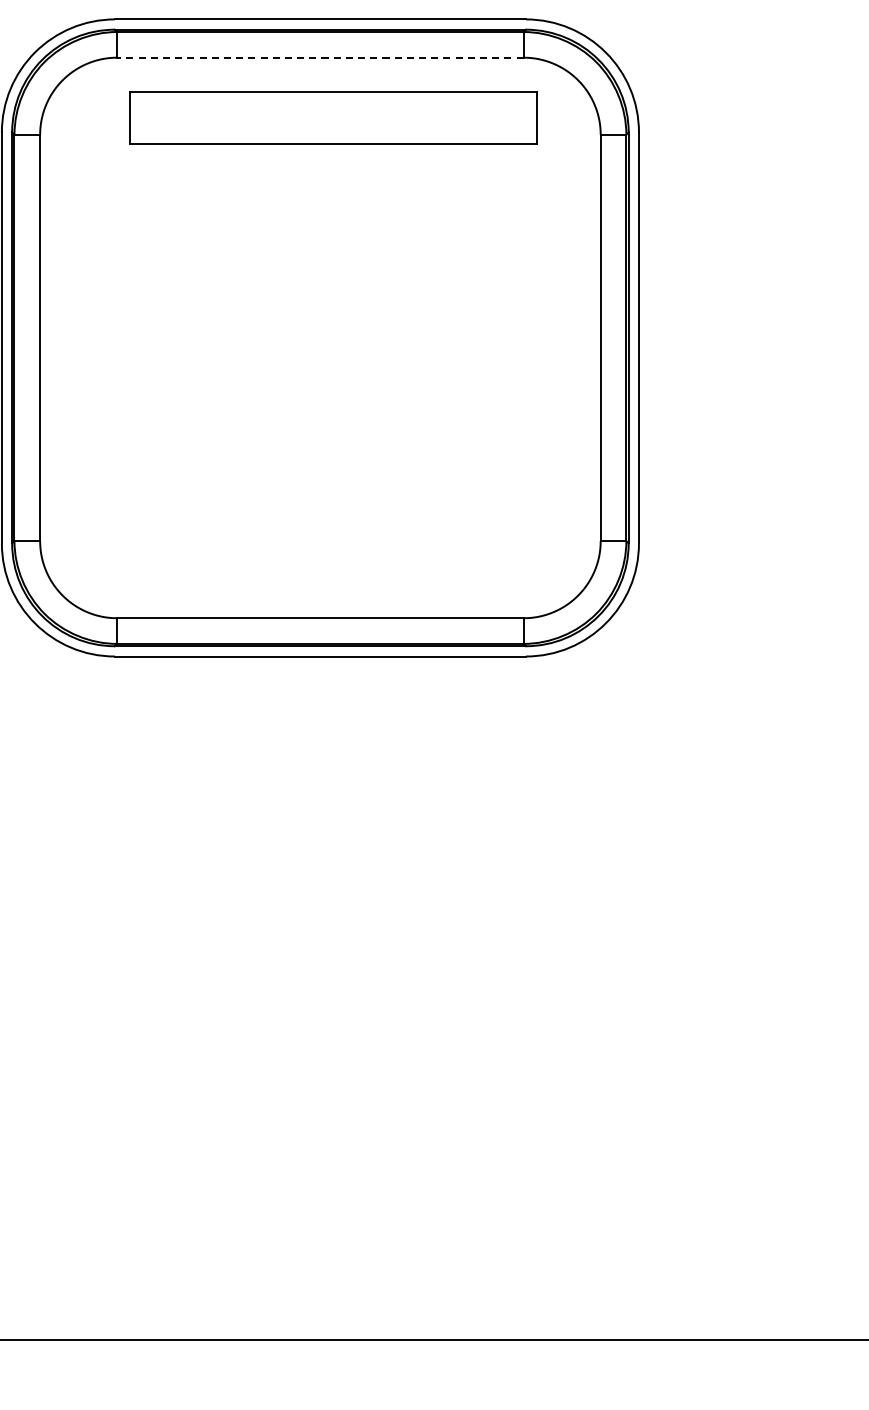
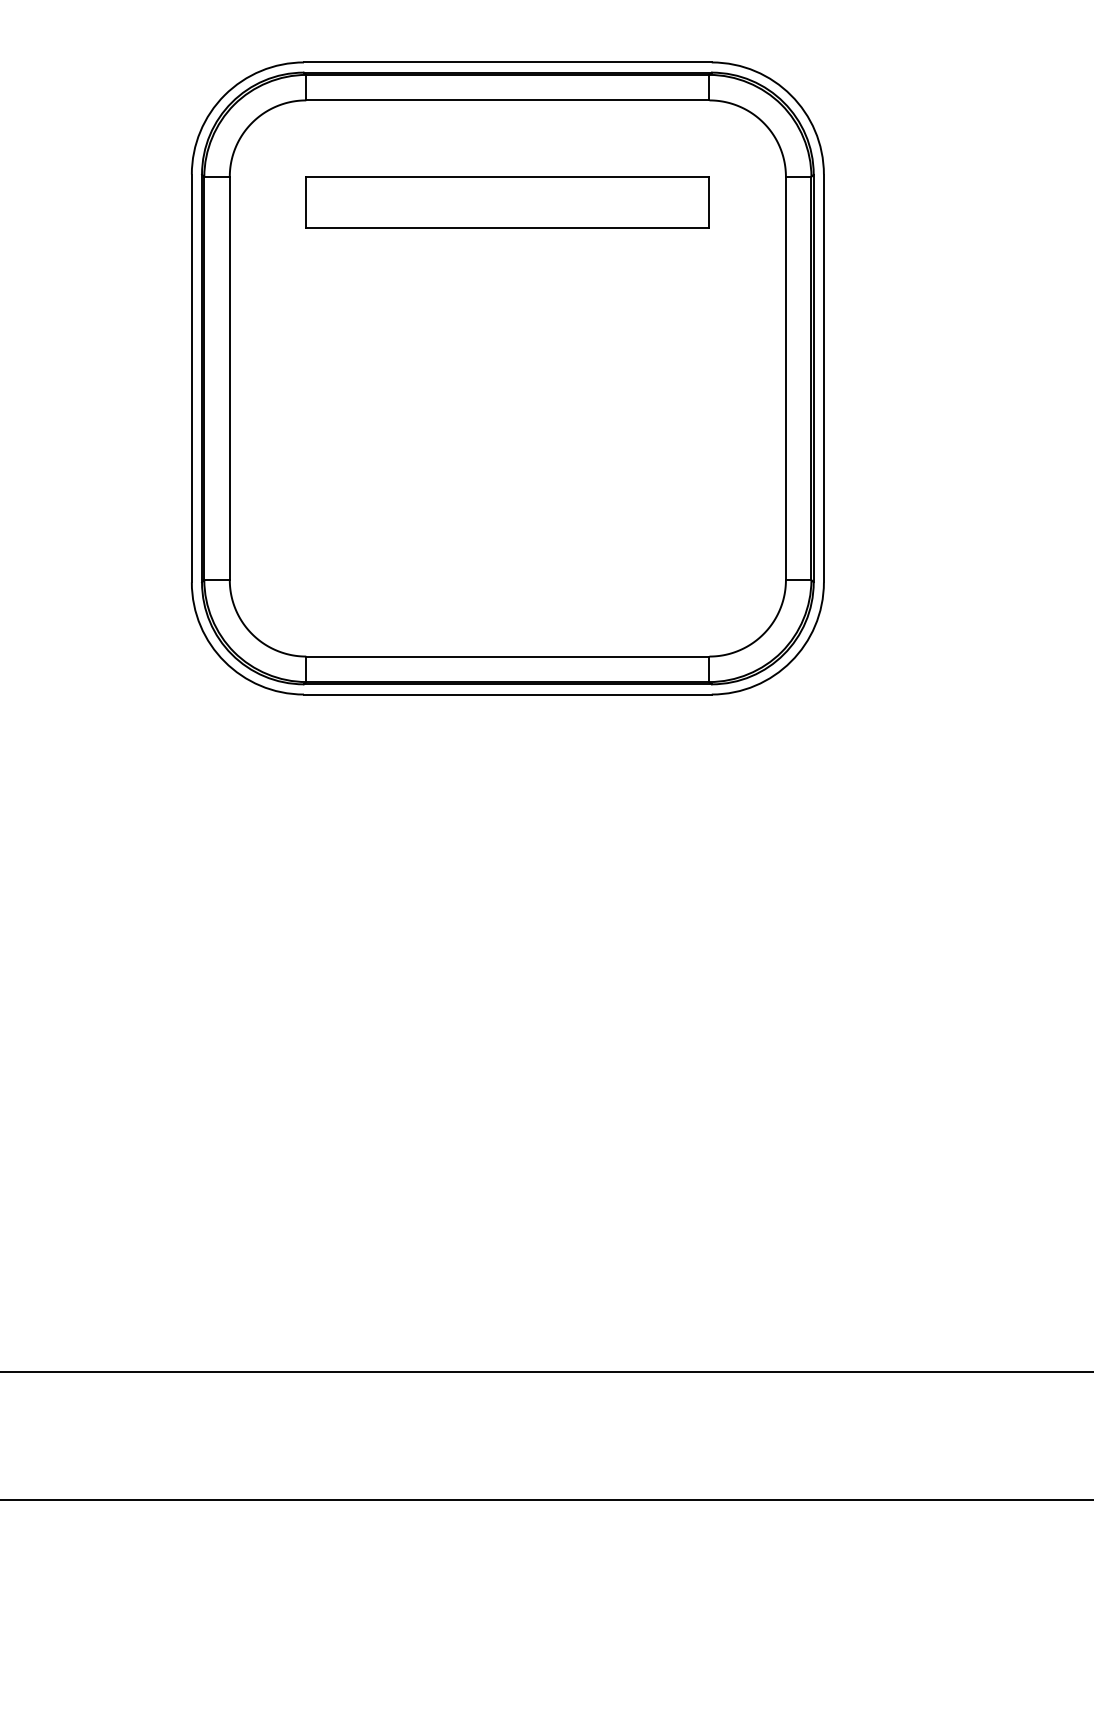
line: (320, 57) -> (507, 100), dashed -> solid
part: (333, 118) -> (507, 202), moved

